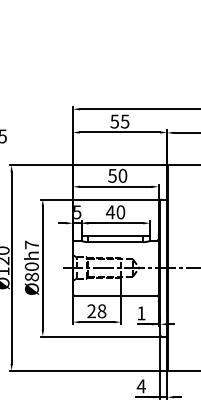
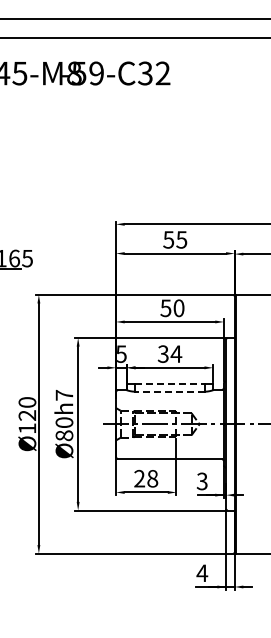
text: (115, 211) -> (169, 353), 40 -> 34
line: (115, 235) -> (169, 383), solid -> dashed
line: (115, 242) -> (169, 391), solid -> dashed
text: (140, 313) -> (201, 481), 1 -> 3

